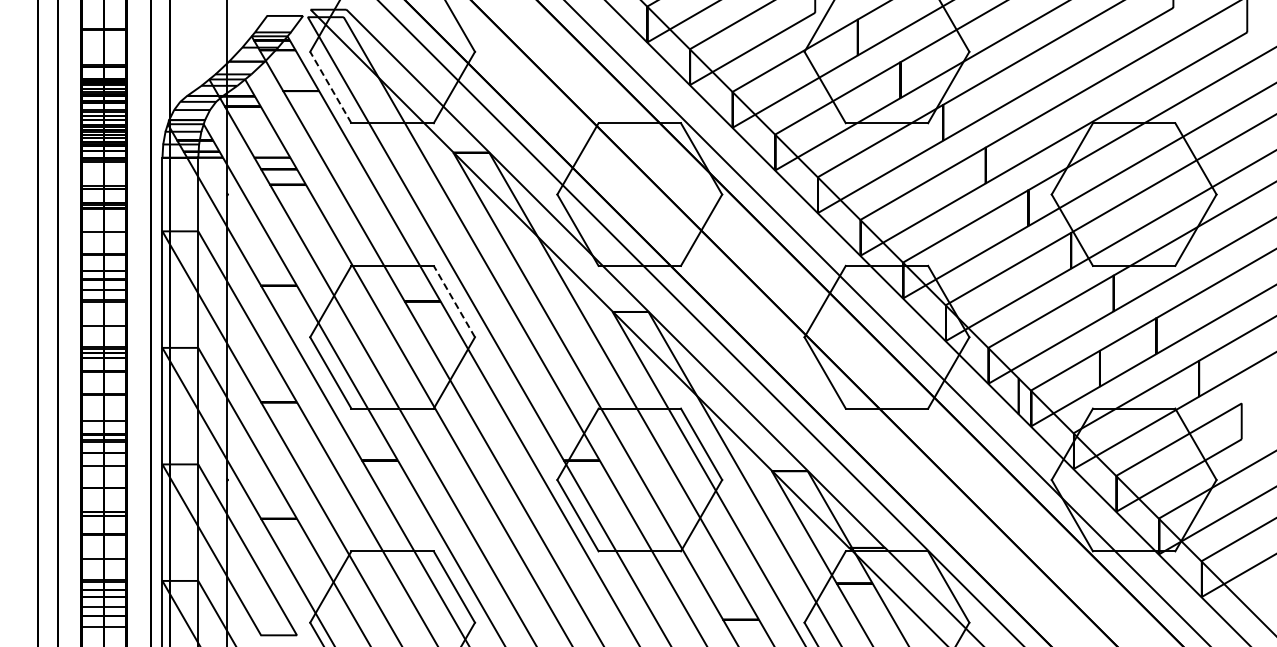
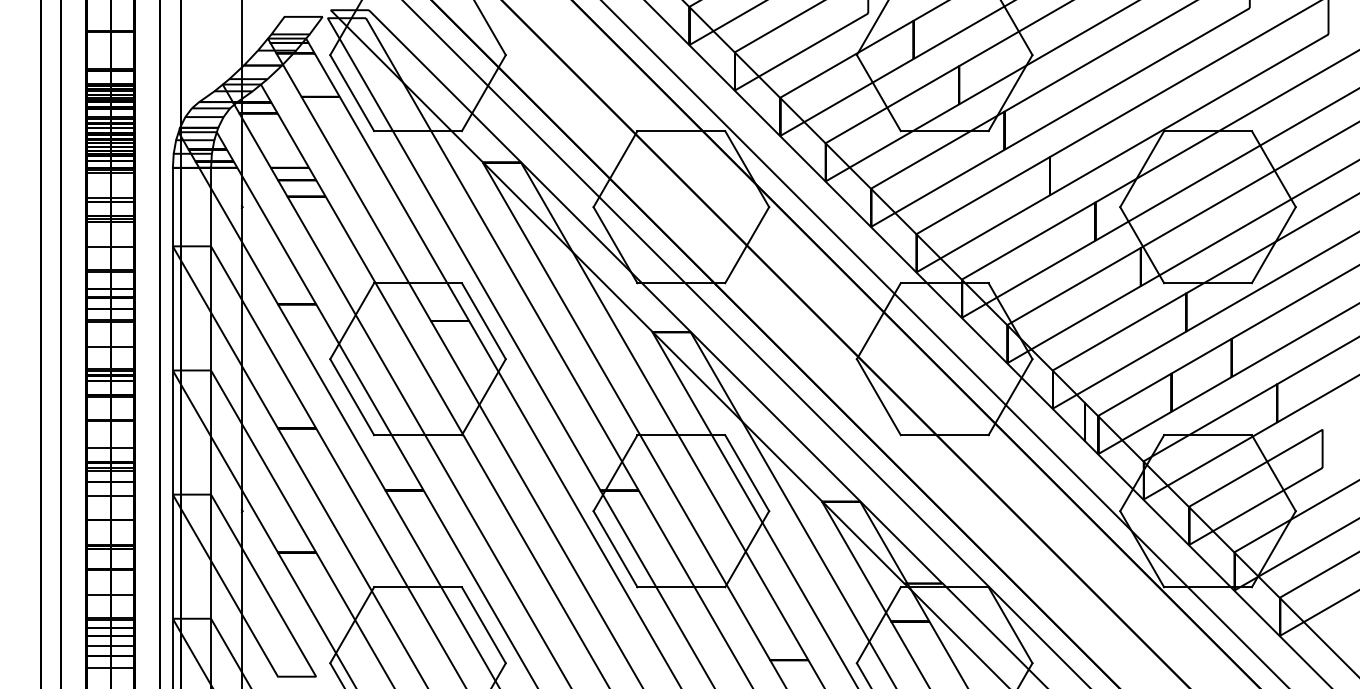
line: (330, 87) -> (351, 93), dashed -> solid
line: (454, 301) -> (483, 321), dashed -> solid

